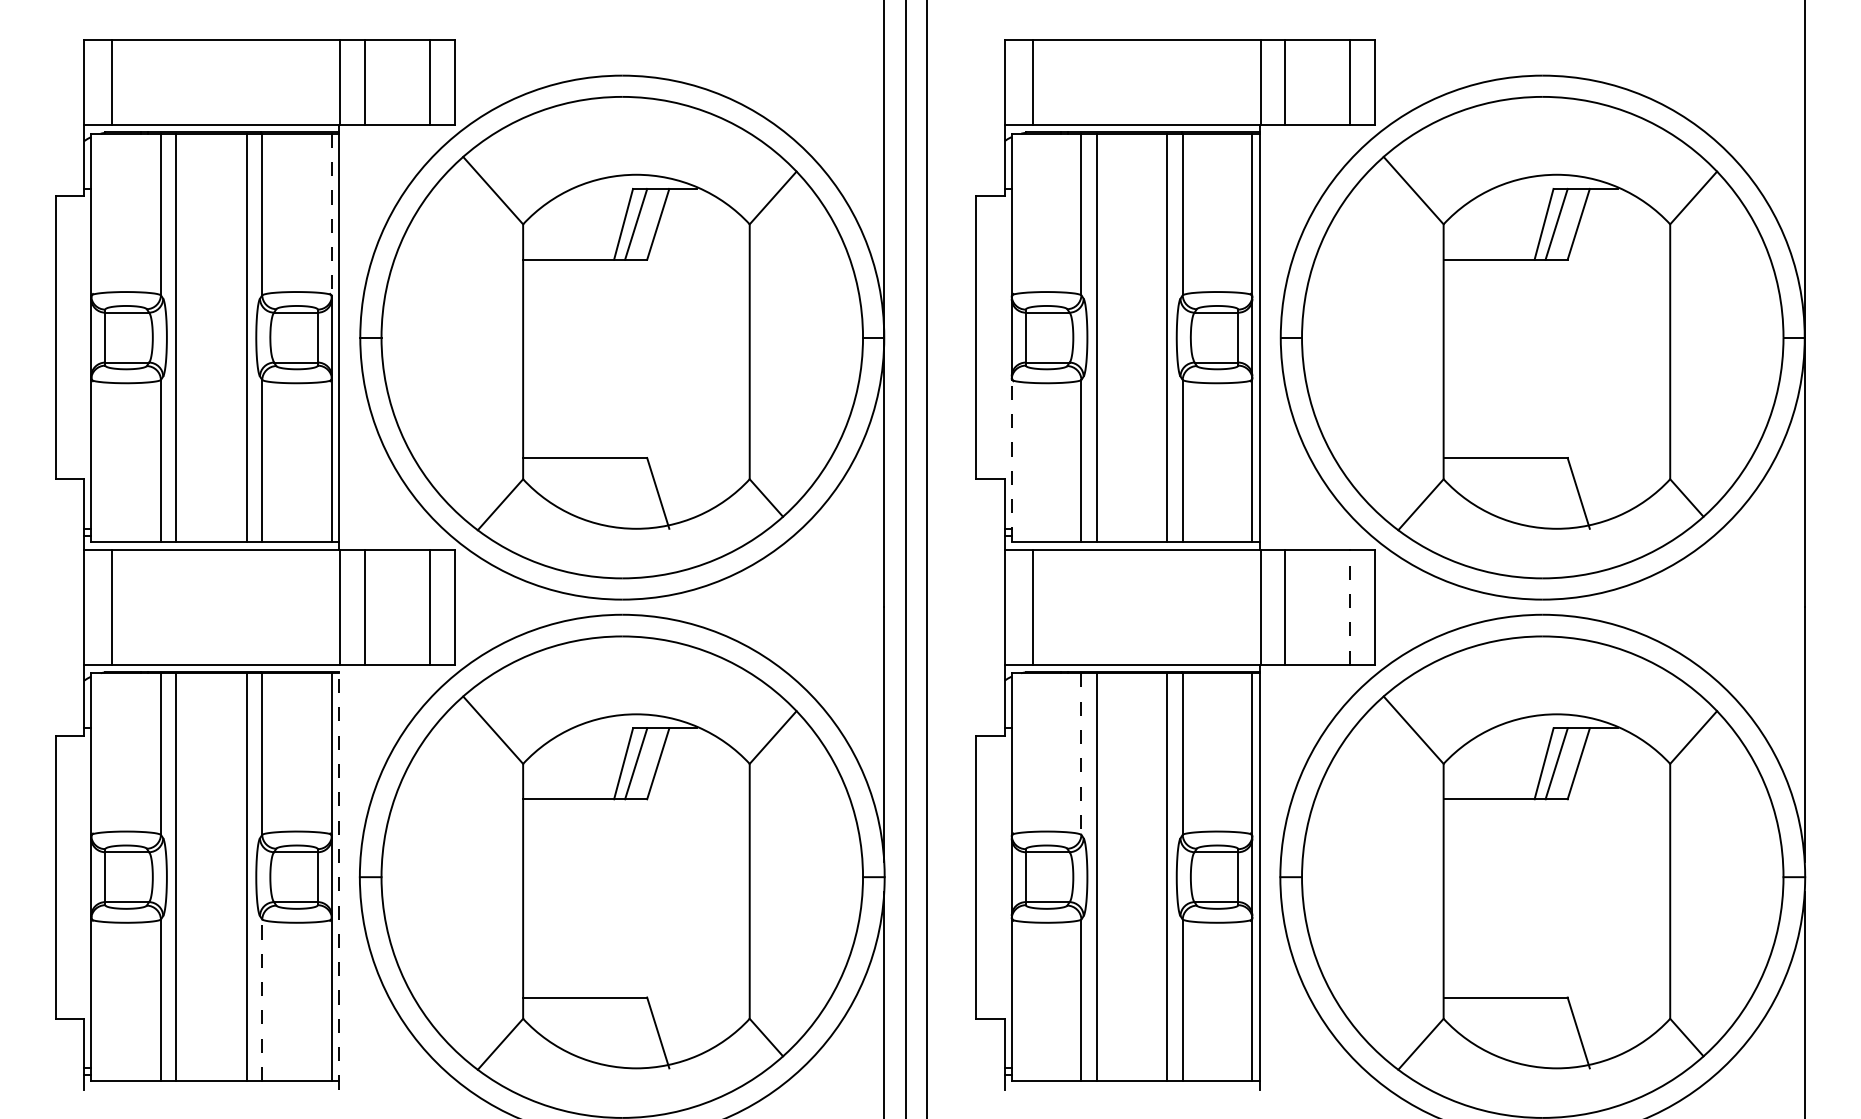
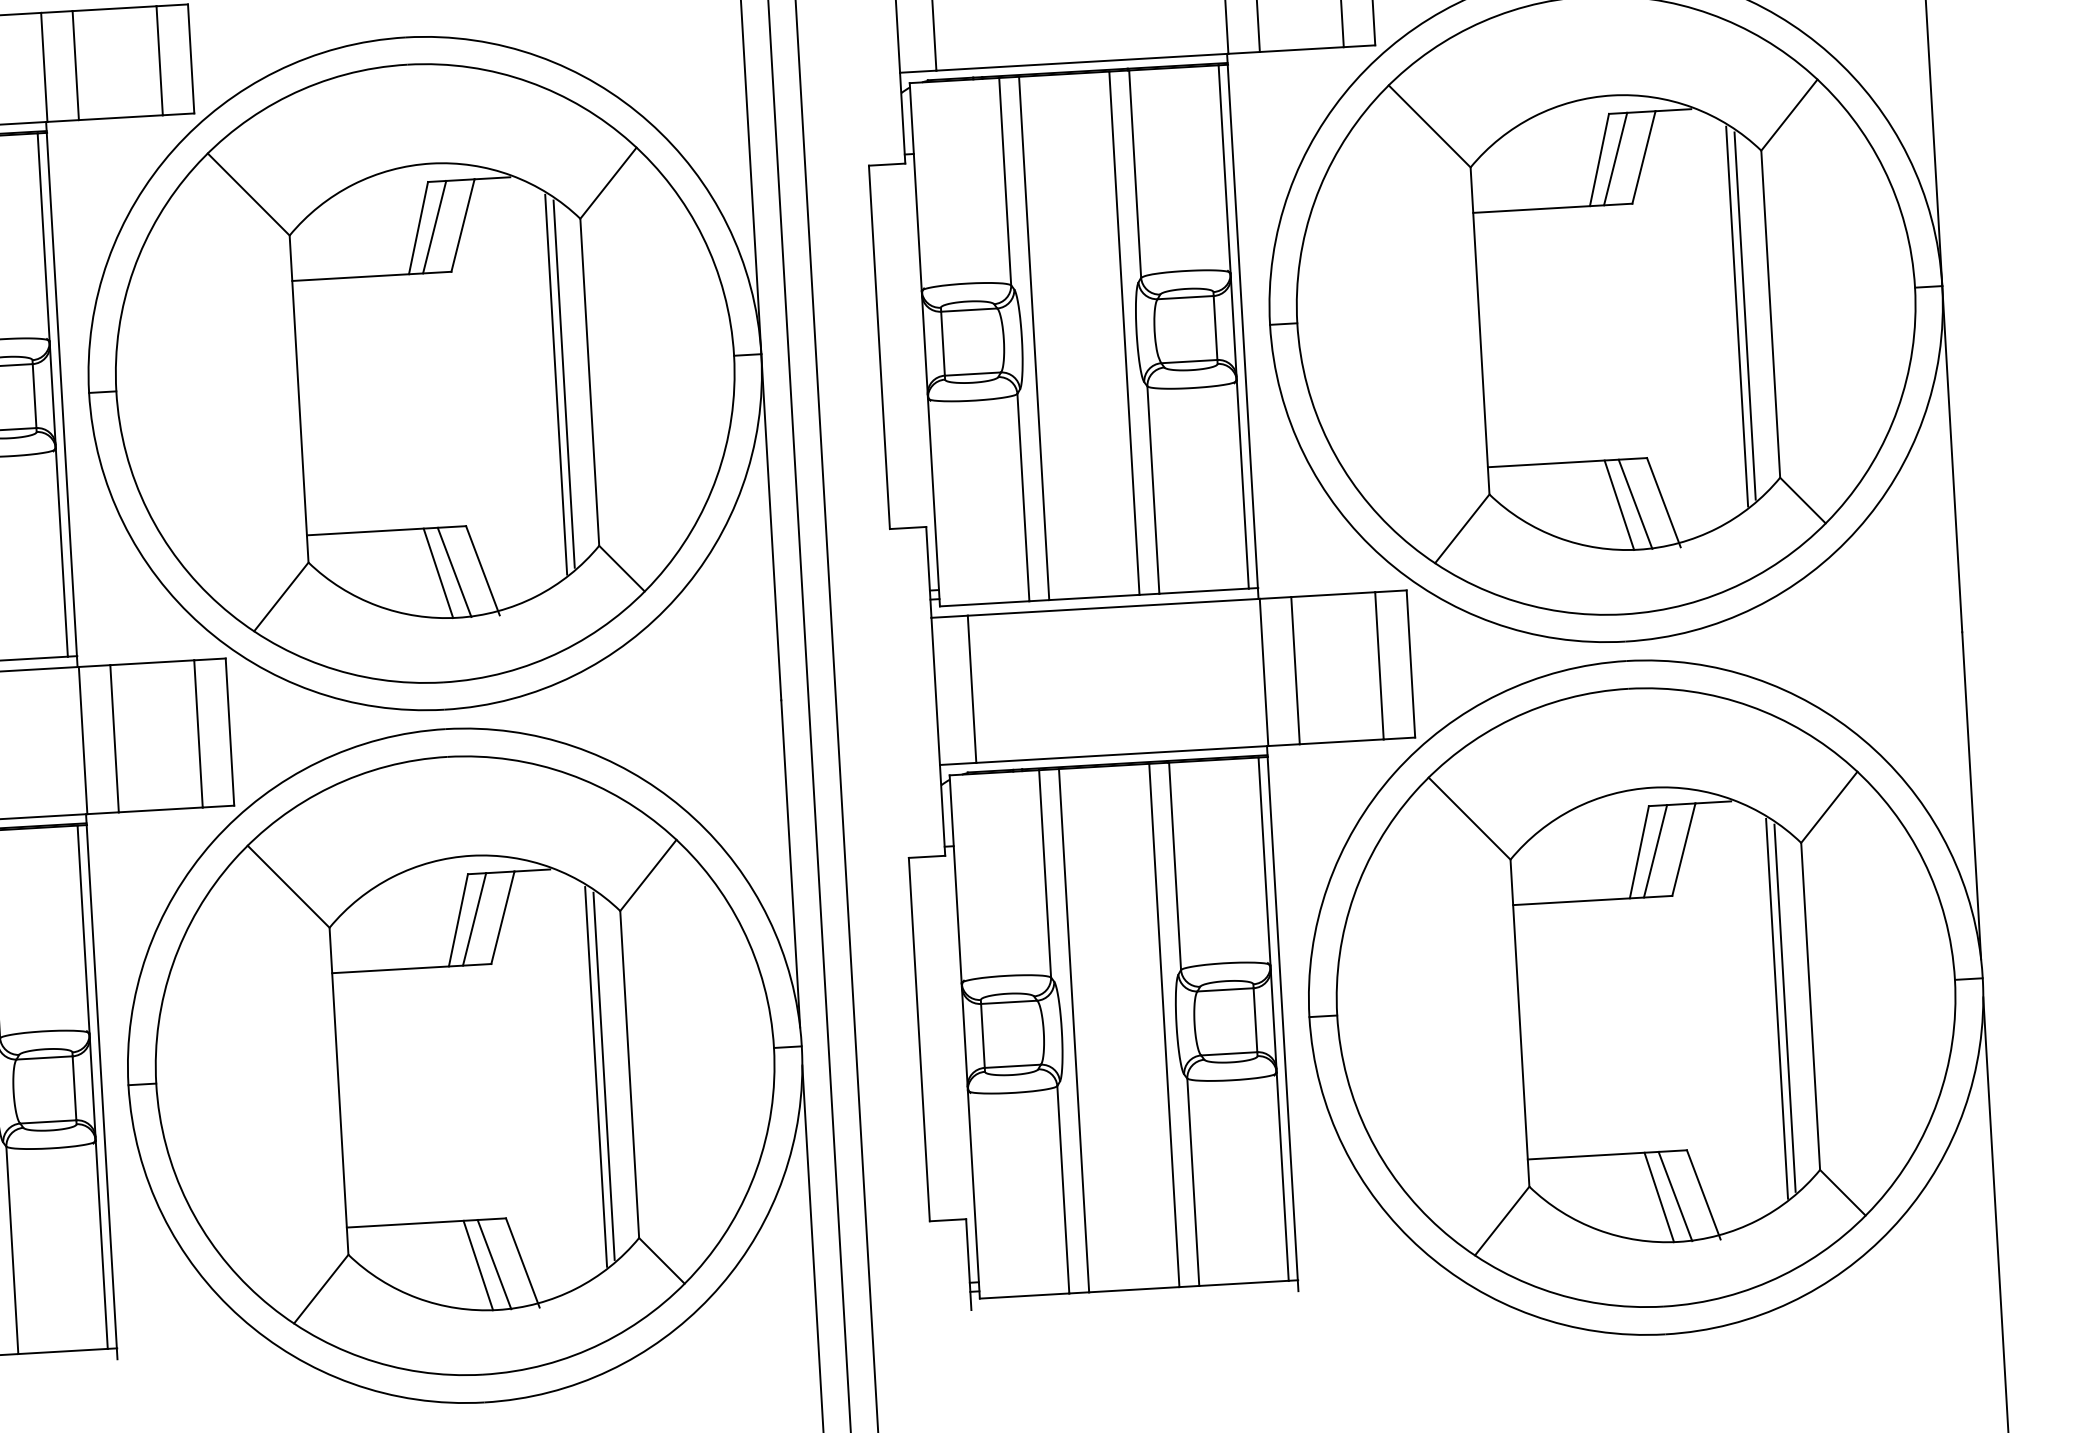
line: (331, 214) -> (43, 237), dashed -> solid
line: (729, 351) -> (563, 383), added
line: (1650, 351) -> (1745, 315), added
line: (723, 352) -> (556, 385), added
line: (1644, 352) -> (1737, 317), added
line: (1011, 460) -> (933, 502), dashed -> solid
line: (623, 493) -> (438, 573), added
line: (636, 493) -> (455, 572), added
line: (1543, 493) -> (1618, 505), added
line: (1556, 493) -> (1635, 504), added
line: (1350, 606) -> (1379, 664), dashed -> solid
line: (1081, 754) -> (1045, 874), dashed -> solid
line: (339, 876) -> (102, 1085), dashed -> solid
line: (723, 891) -> (596, 1076), added
line: (729, 891) -> (603, 1076), added
line: (1644, 891) -> (1777, 1008), added
line: (1650, 891) -> (1785, 1008), added
line: (262, 1000) -> (12, 1250), dashed -> solid
line: (623, 1032) -> (478, 1264), added
line: (636, 1032) -> (494, 1264), added
line: (1543, 1032) -> (1658, 1196), added
line: (1556, 1032) -> (1675, 1195), added

